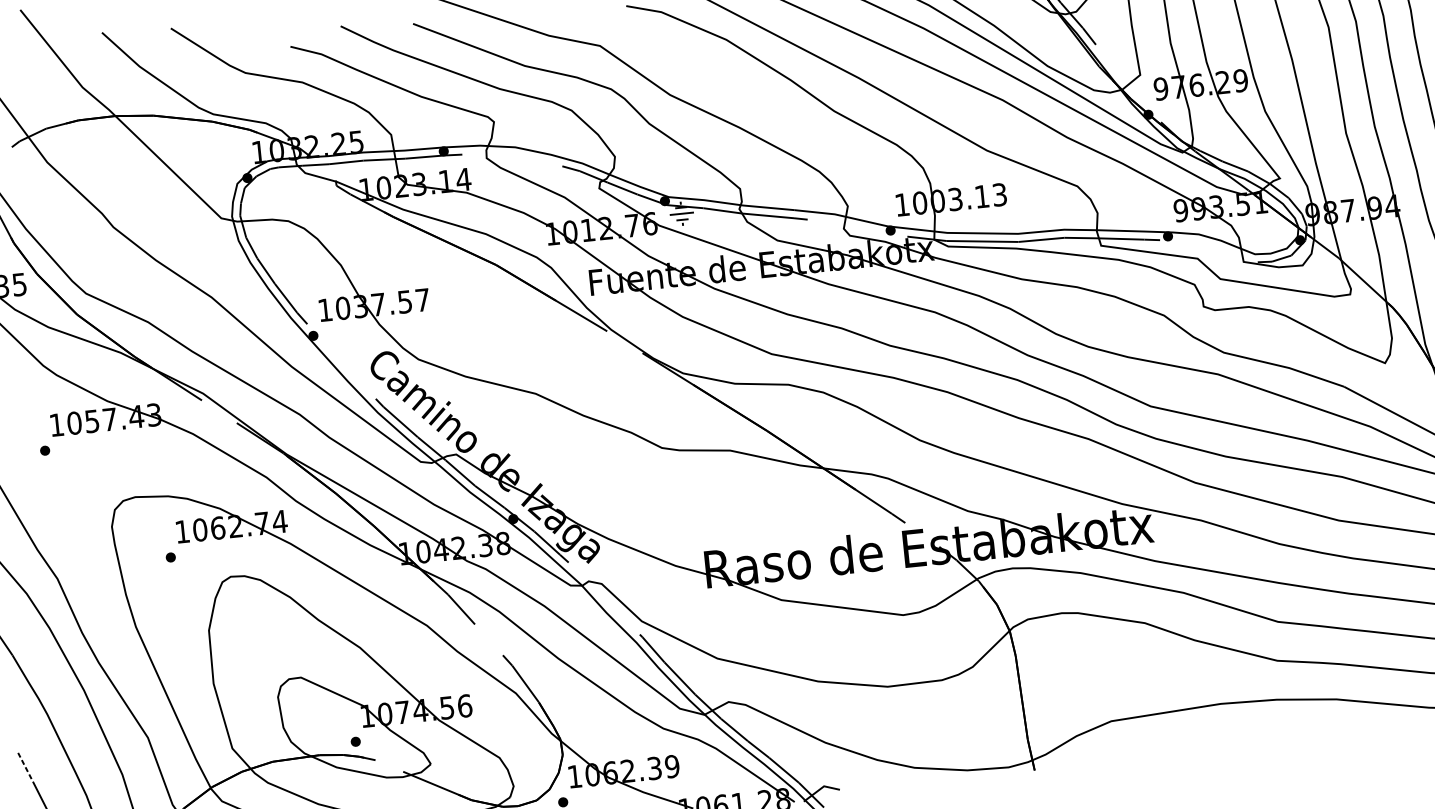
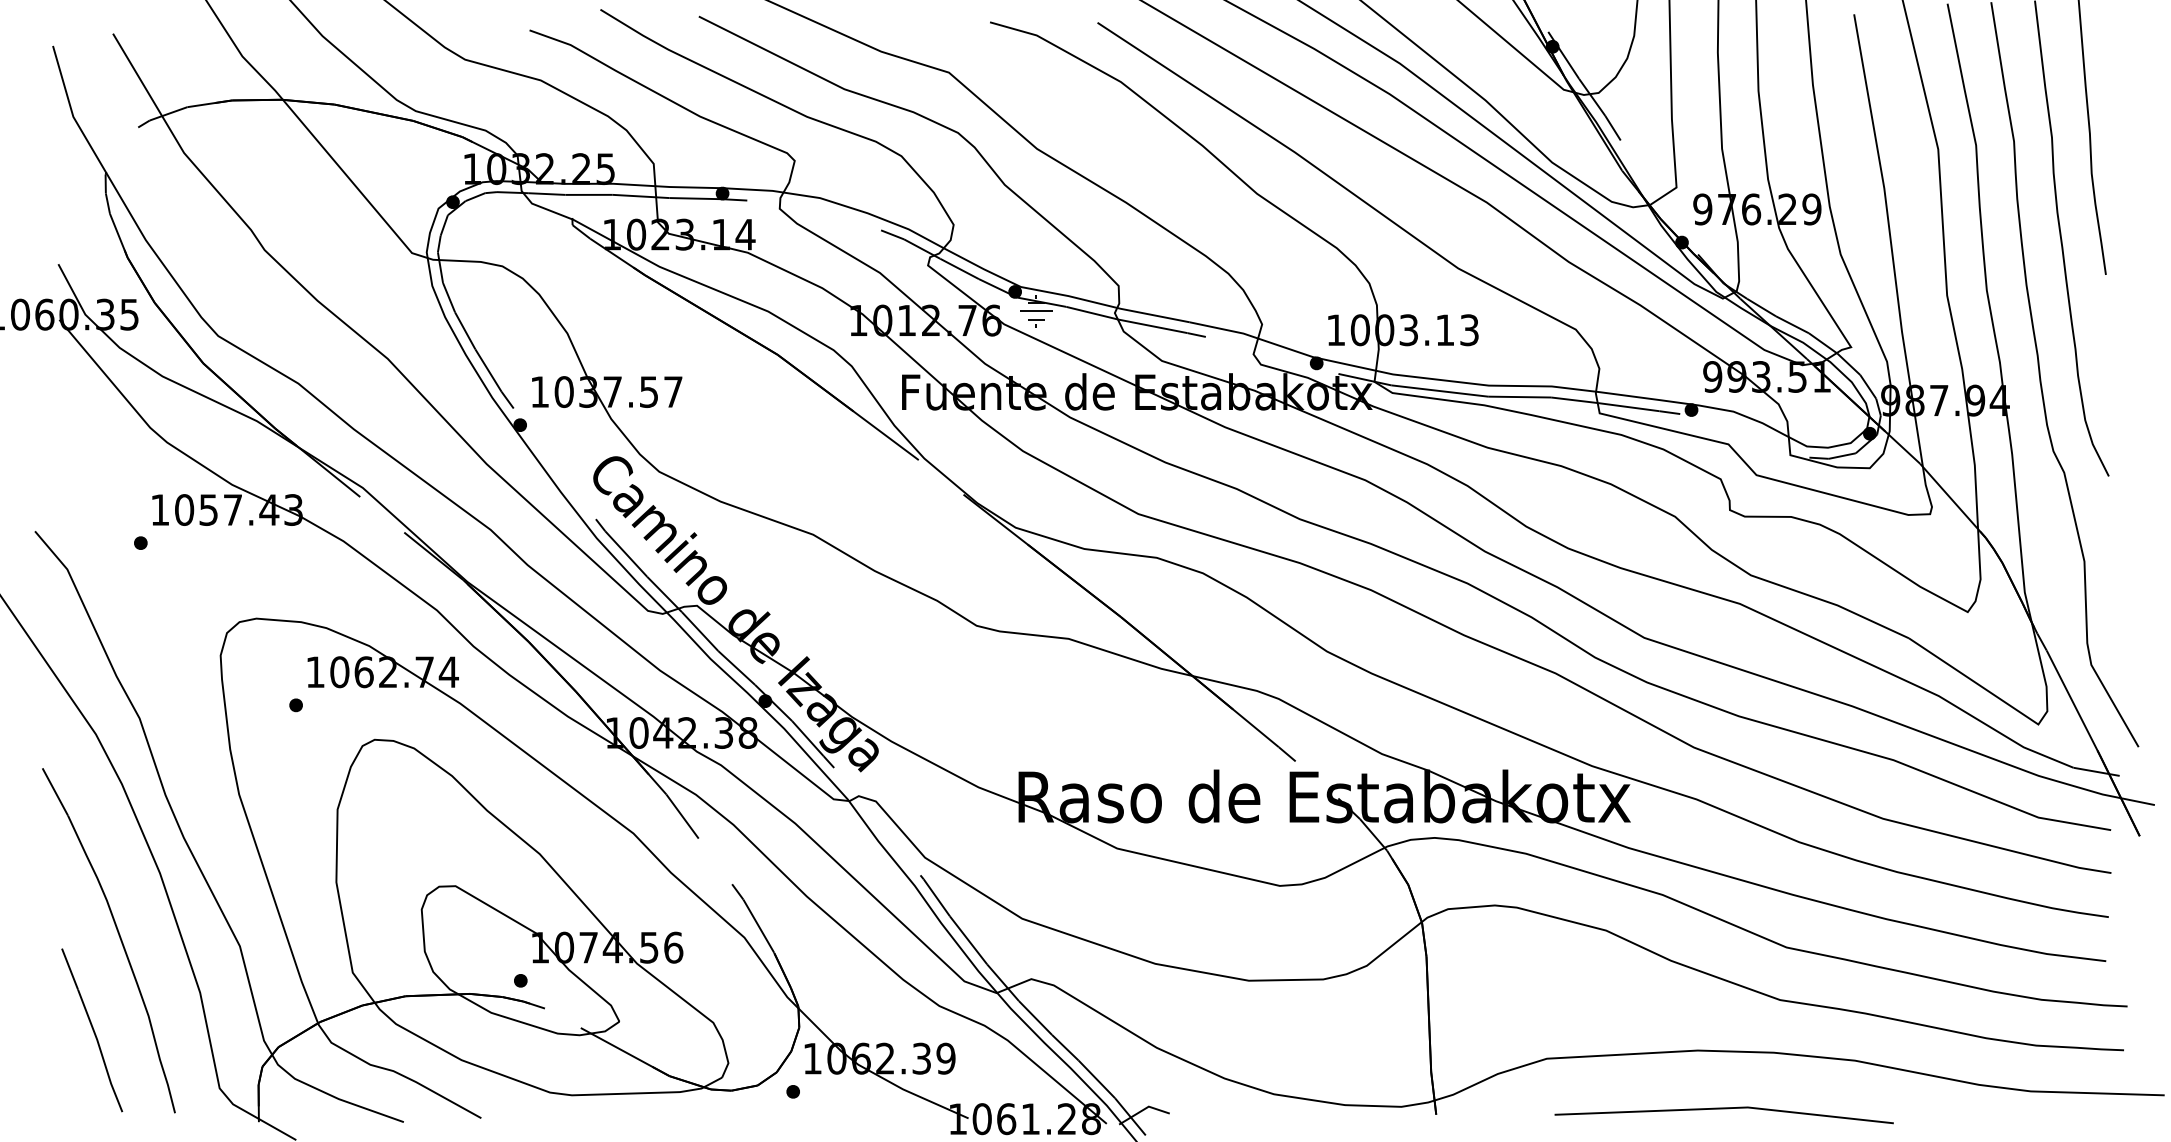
line: (1244, 745) -> (1723, 1109), added
line: (25, 767) -> (70, 969), dashed -> solid

